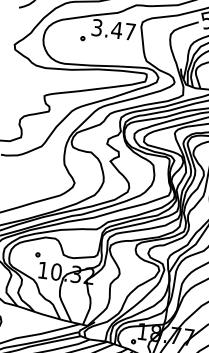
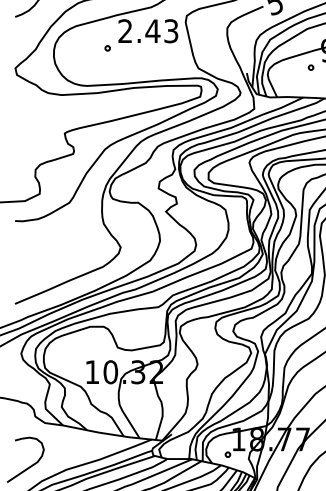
text: (113, 30) -> (148, 31), 3.47 -> 2.43
part: (37, 254) -> (82, 351), removed

